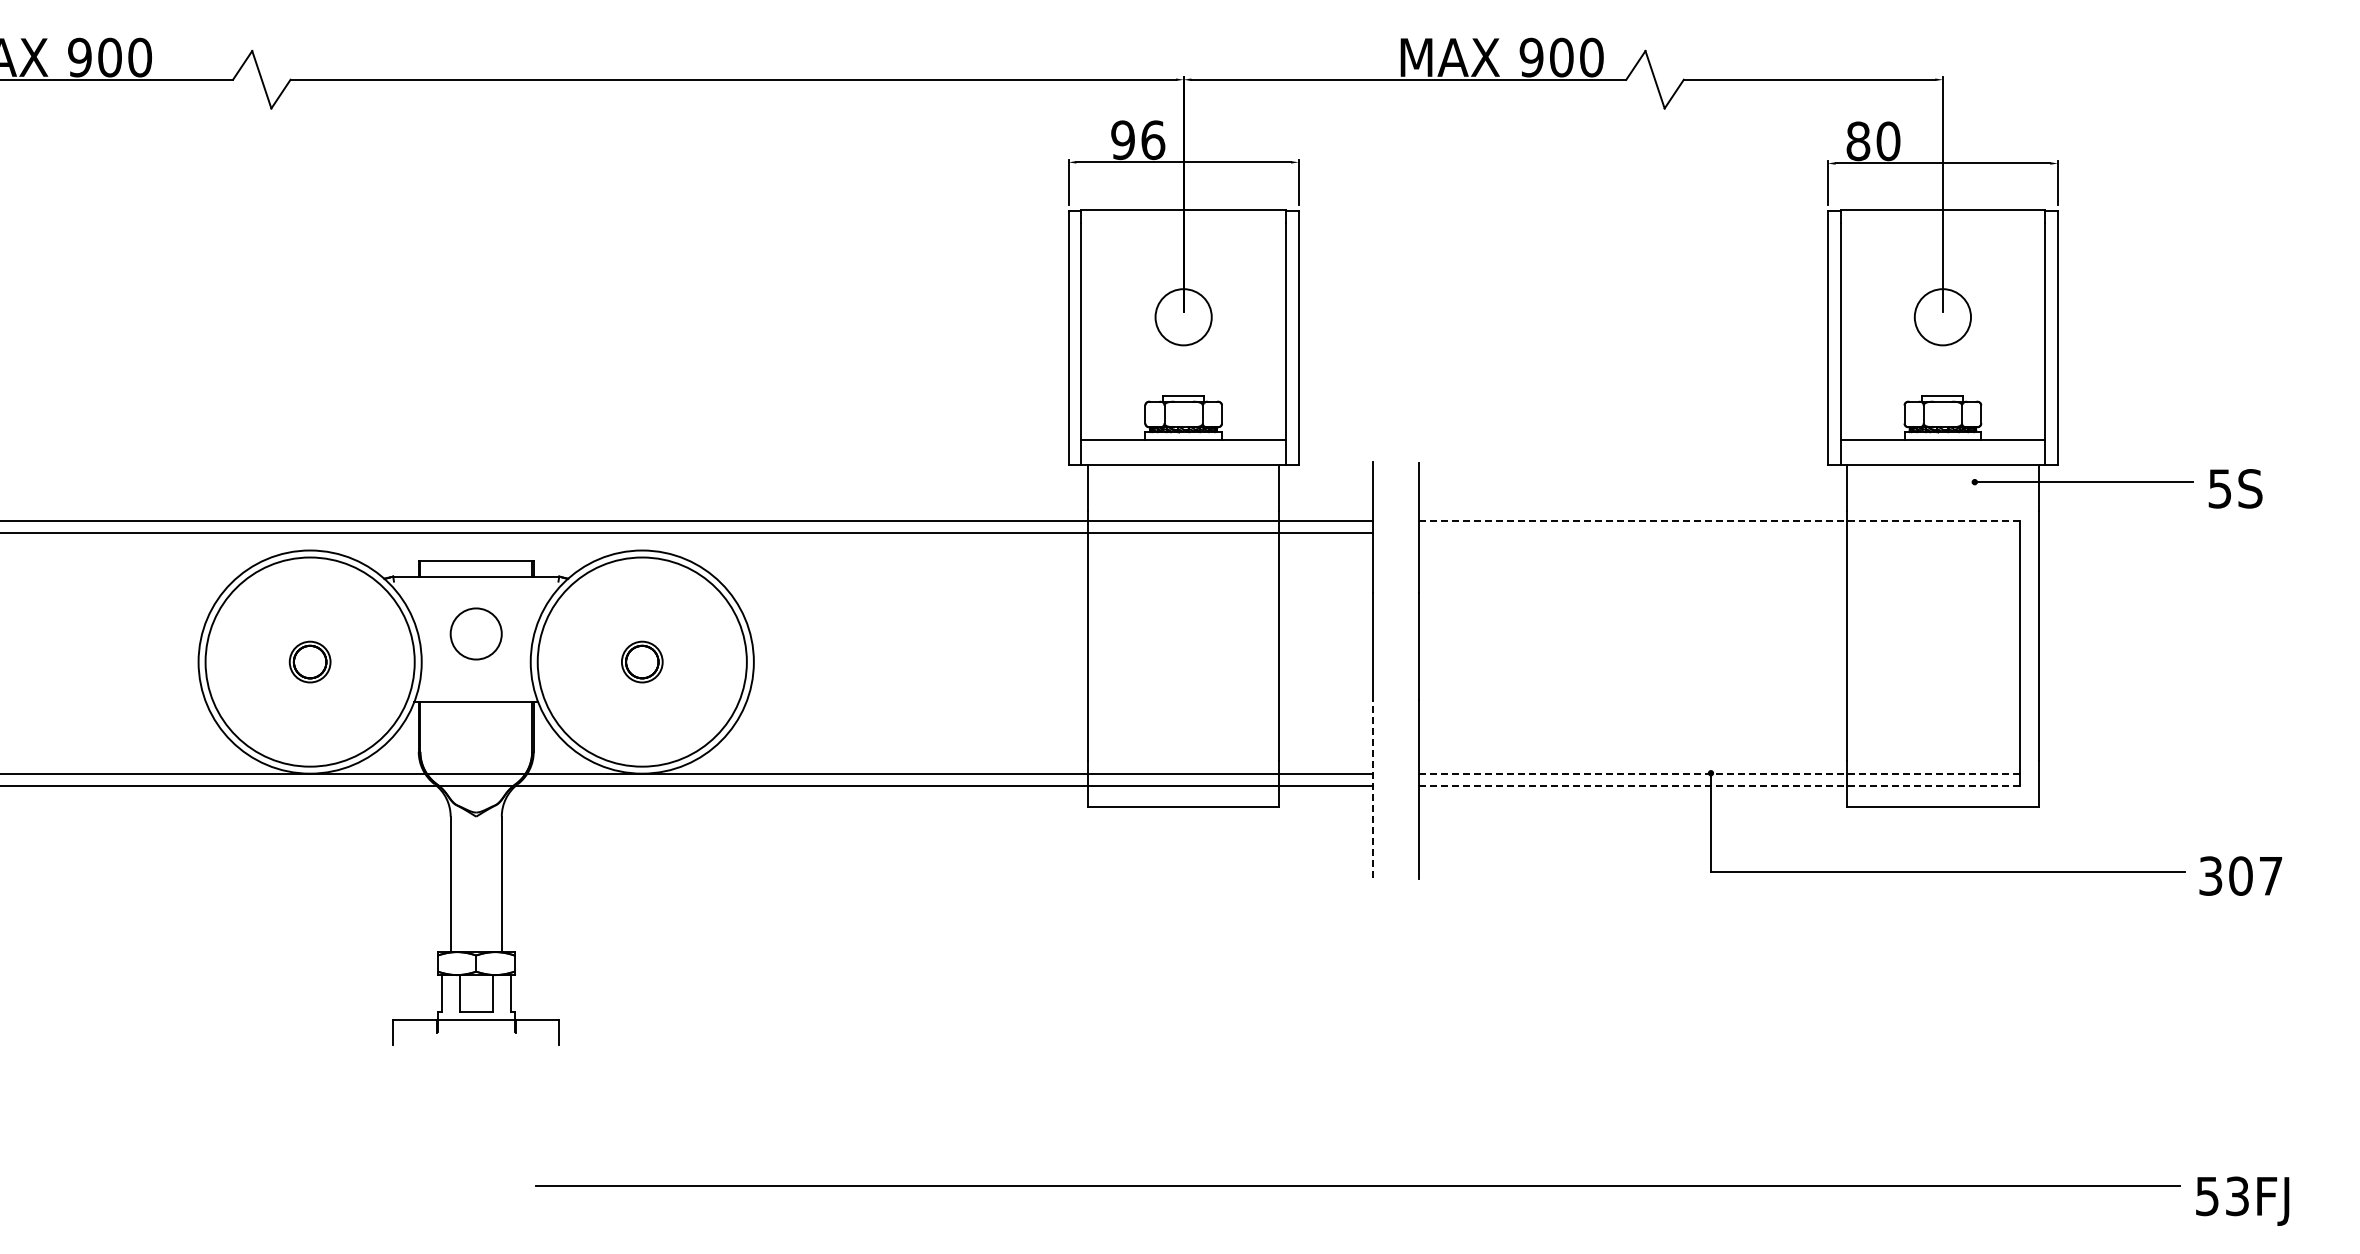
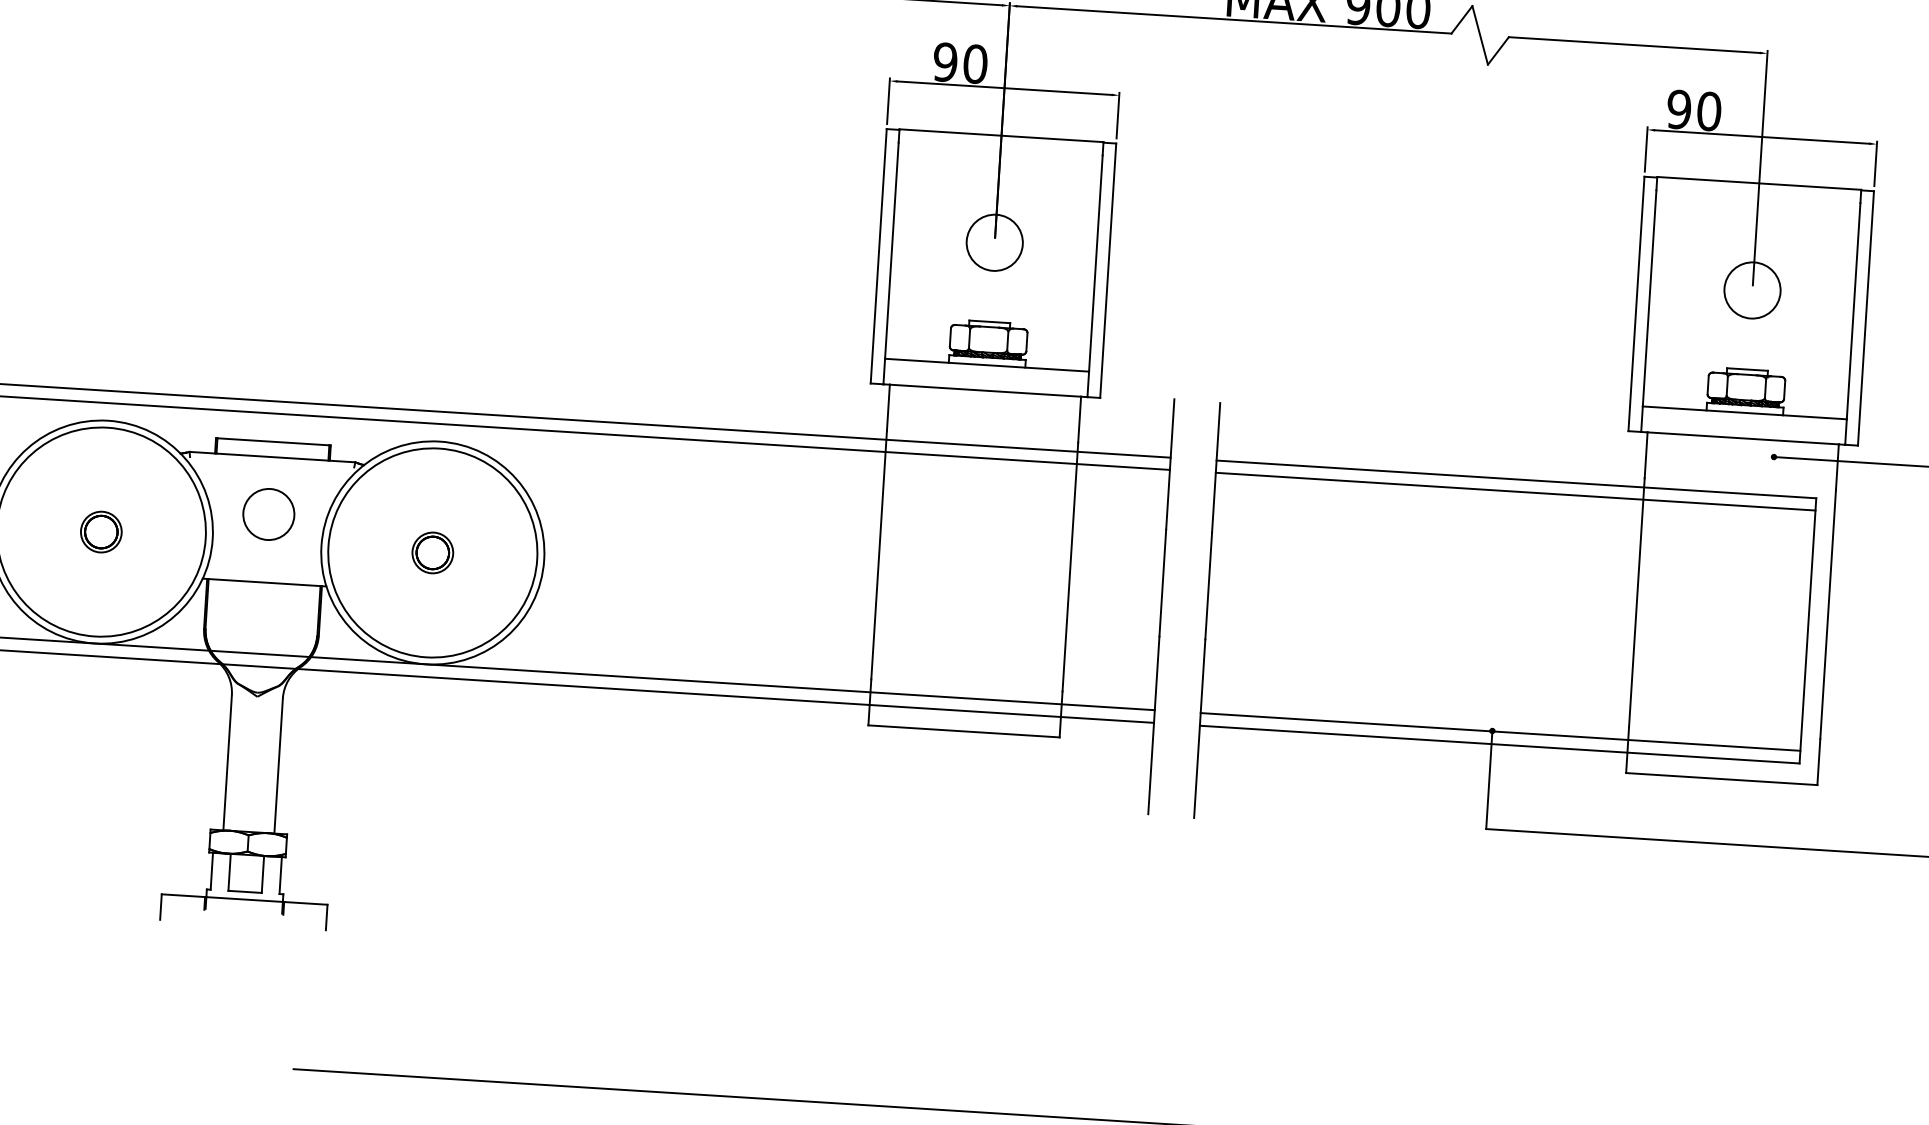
text: (1153, 139) -> (975, 63), 96 -> 90
text: (1858, 141) -> (1679, 109), 80 -> 90
line: (1719, 520) -> (1516, 479), dashed -> solid
line: (1718, 532) -> (1515, 491), added
line: (1719, 773) -> (1500, 731), dashed -> solid
line: (1719, 786) -> (1500, 744), dashed -> solid
line: (1372, 788) -> (1153, 724), dashed -> solid

